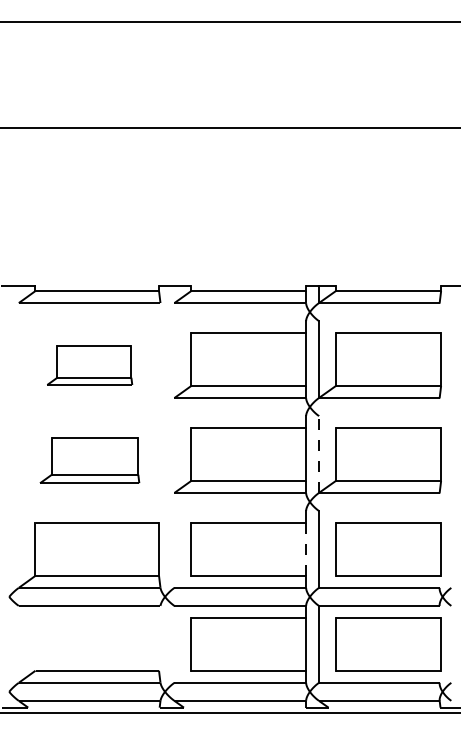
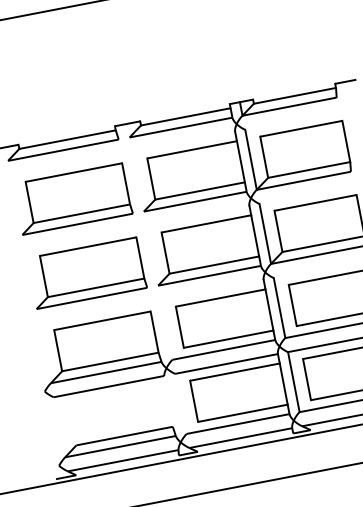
part: (89, 365) -> (72, 198), size x1.67
line: (319, 454) -> (265, 233), dashed -> solid
part: (89, 460) -> (86, 273), size x1.43
line: (306, 548) -> (269, 309), dashed -> solid

